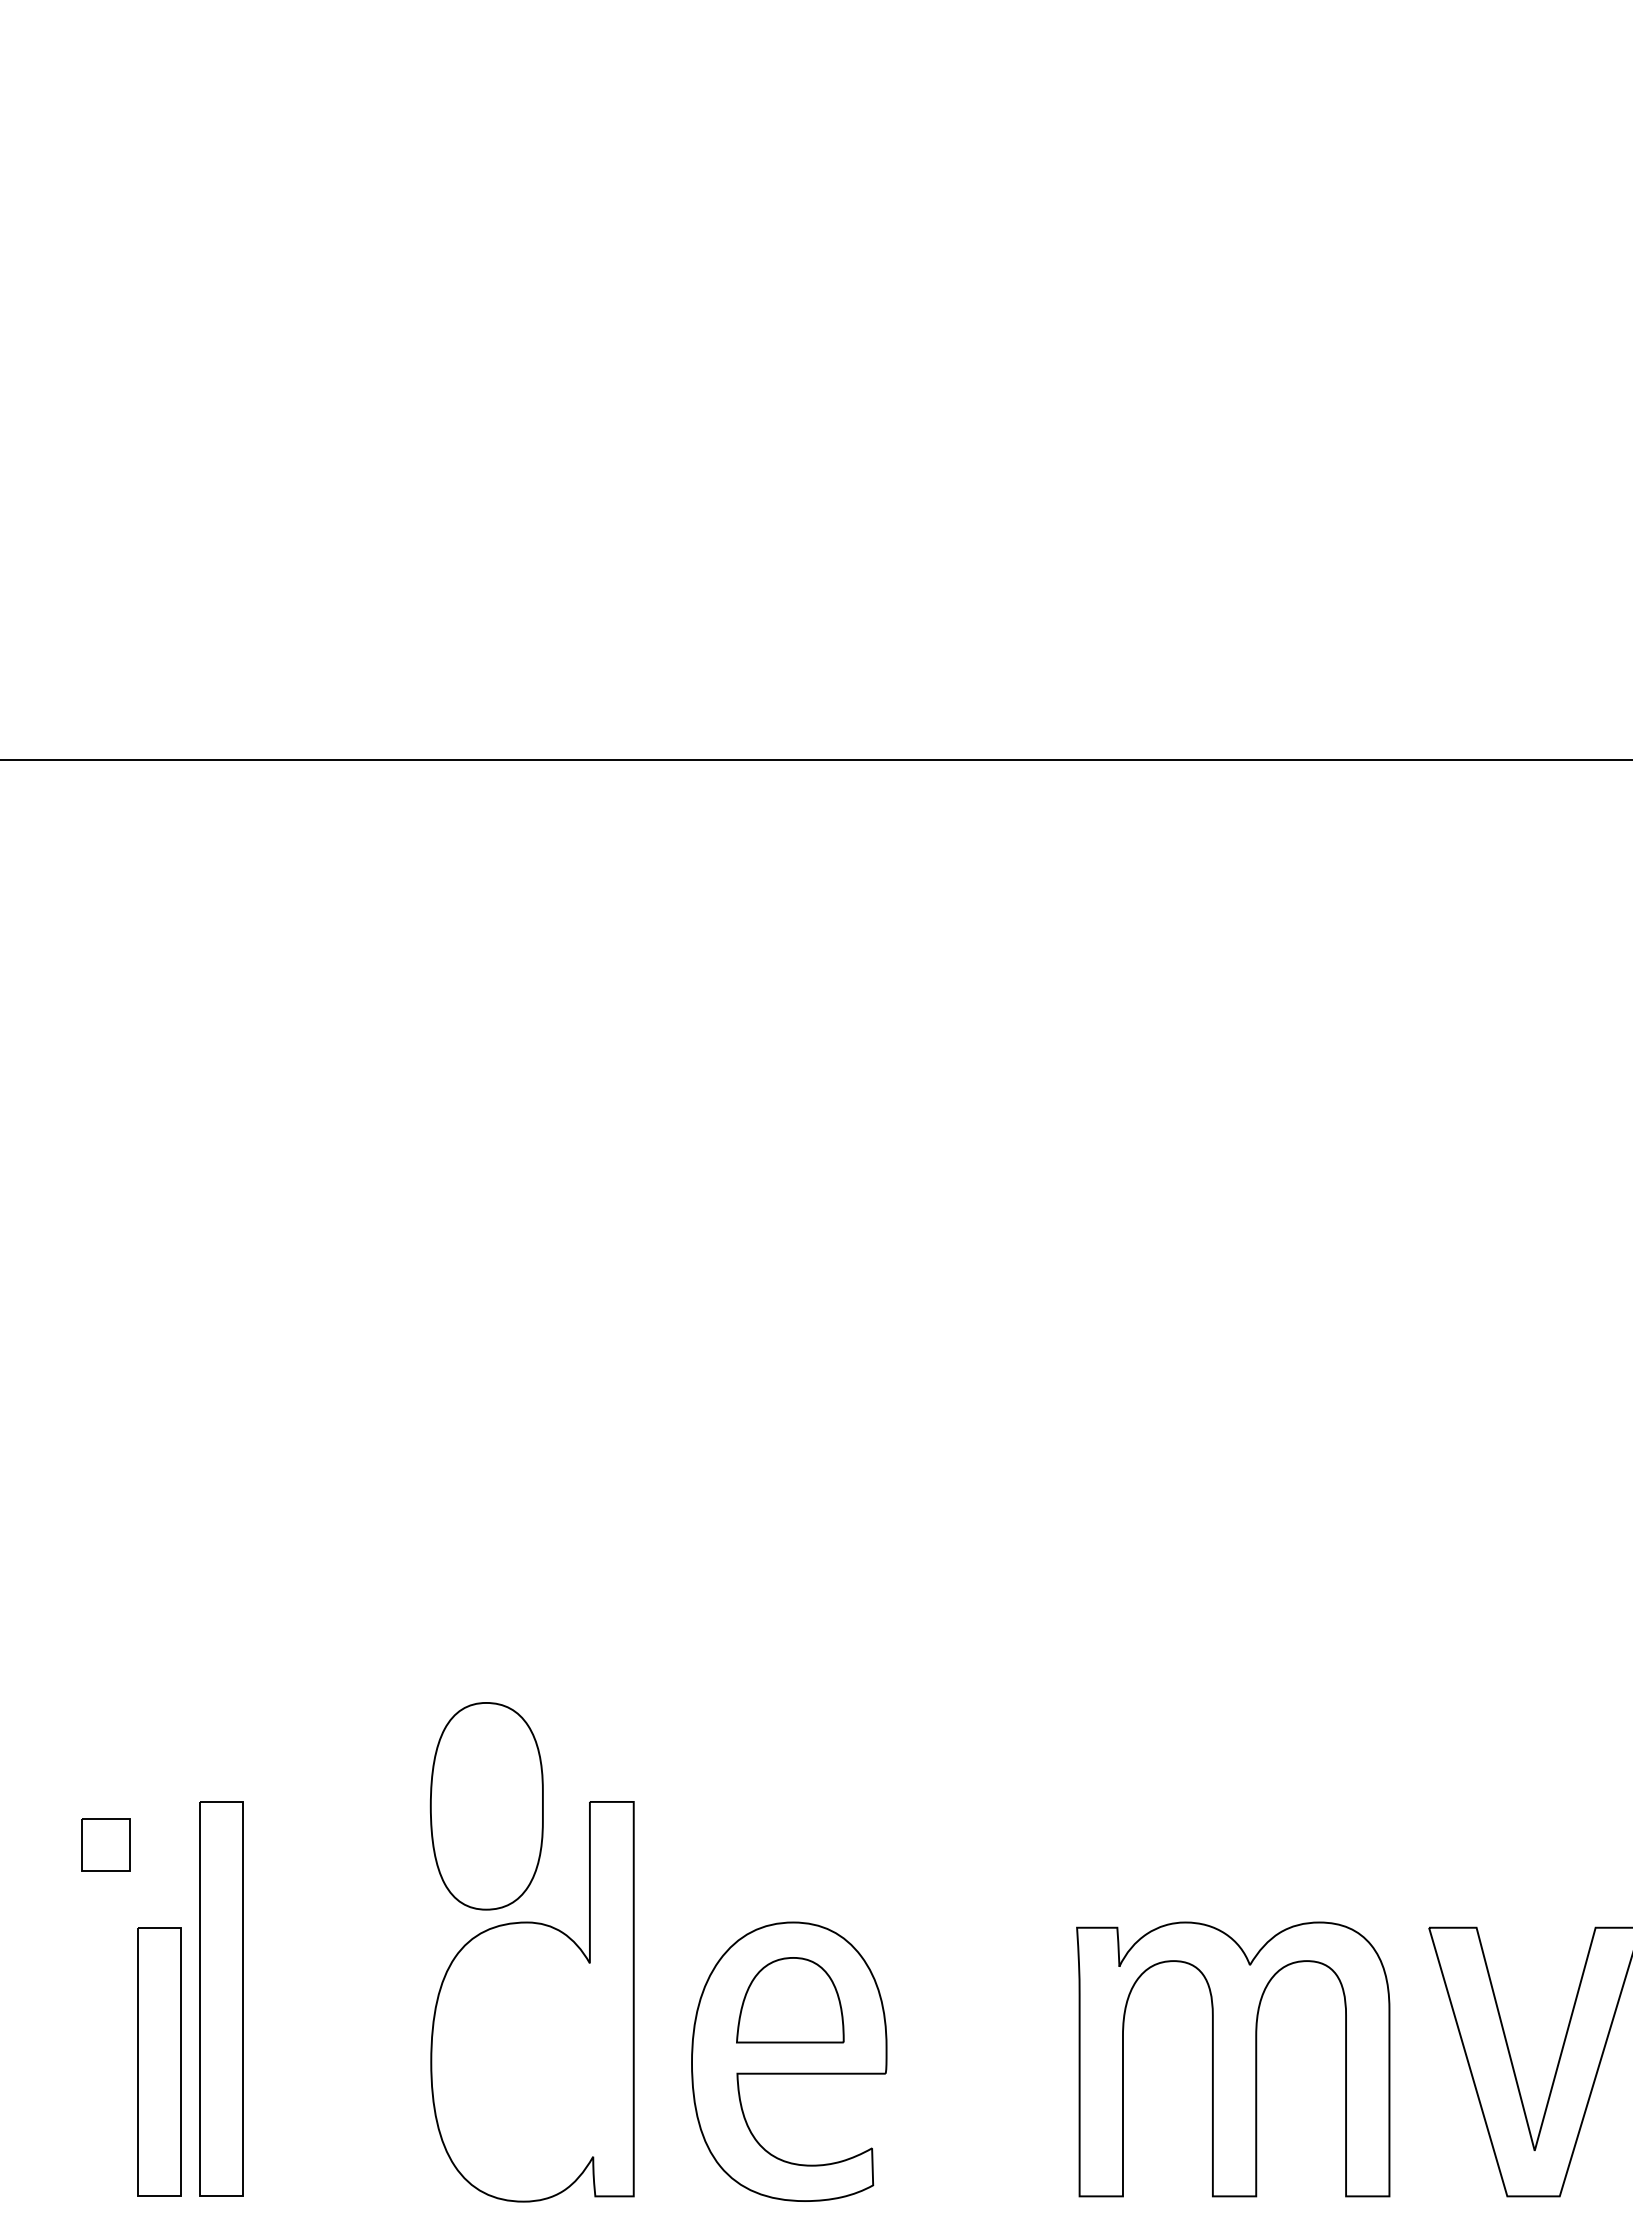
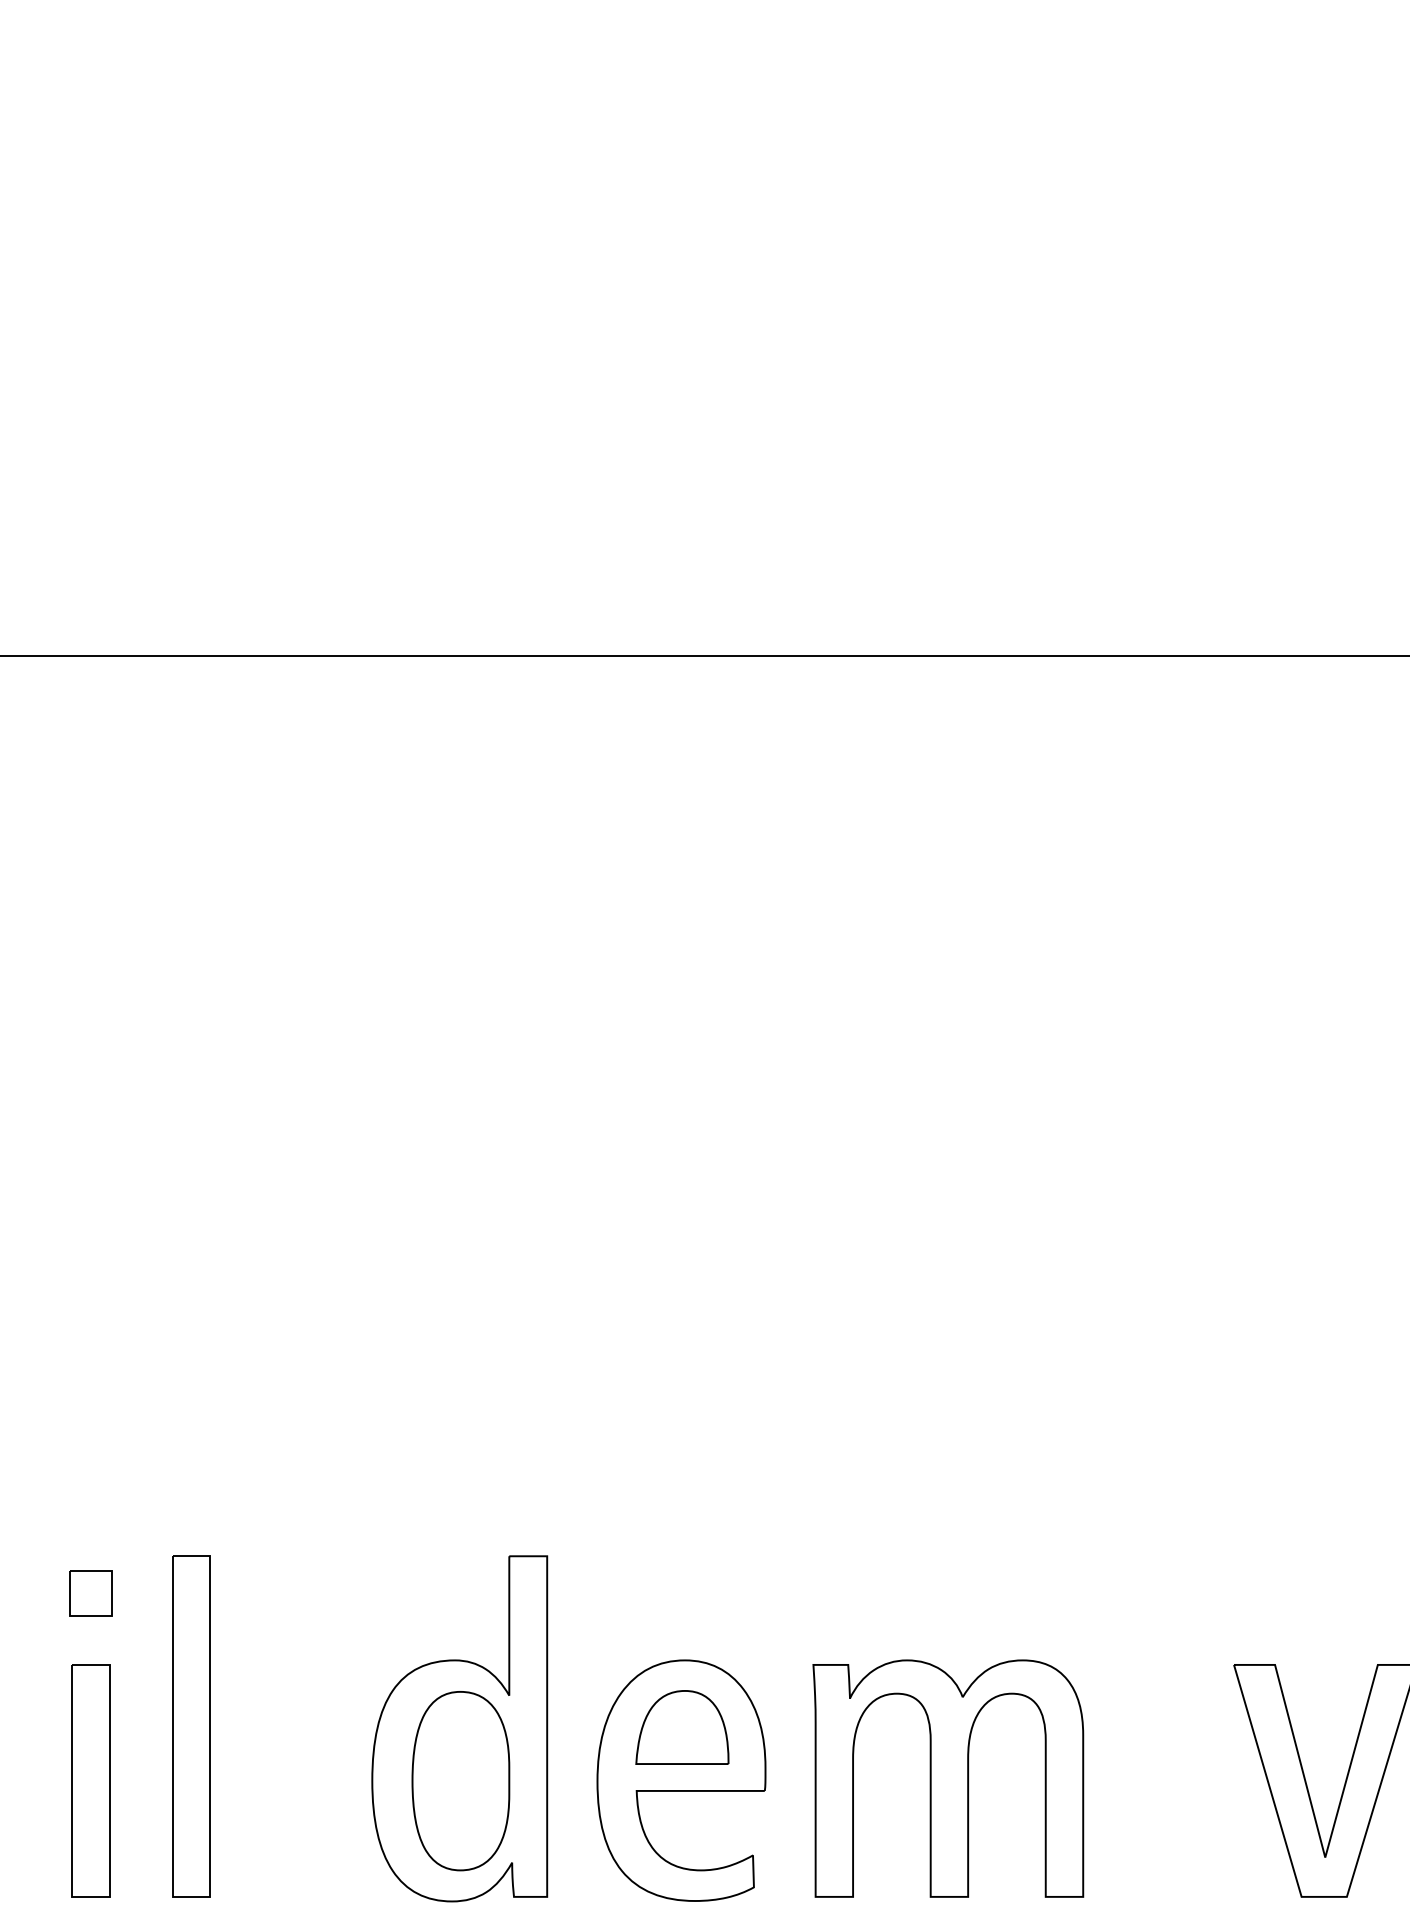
part: (486, 1806) -> (460, 1781), moved
part: (1233, 2059) -> (948, 1778), moved
part: (159, 2061) -> (90, 1780), moved

